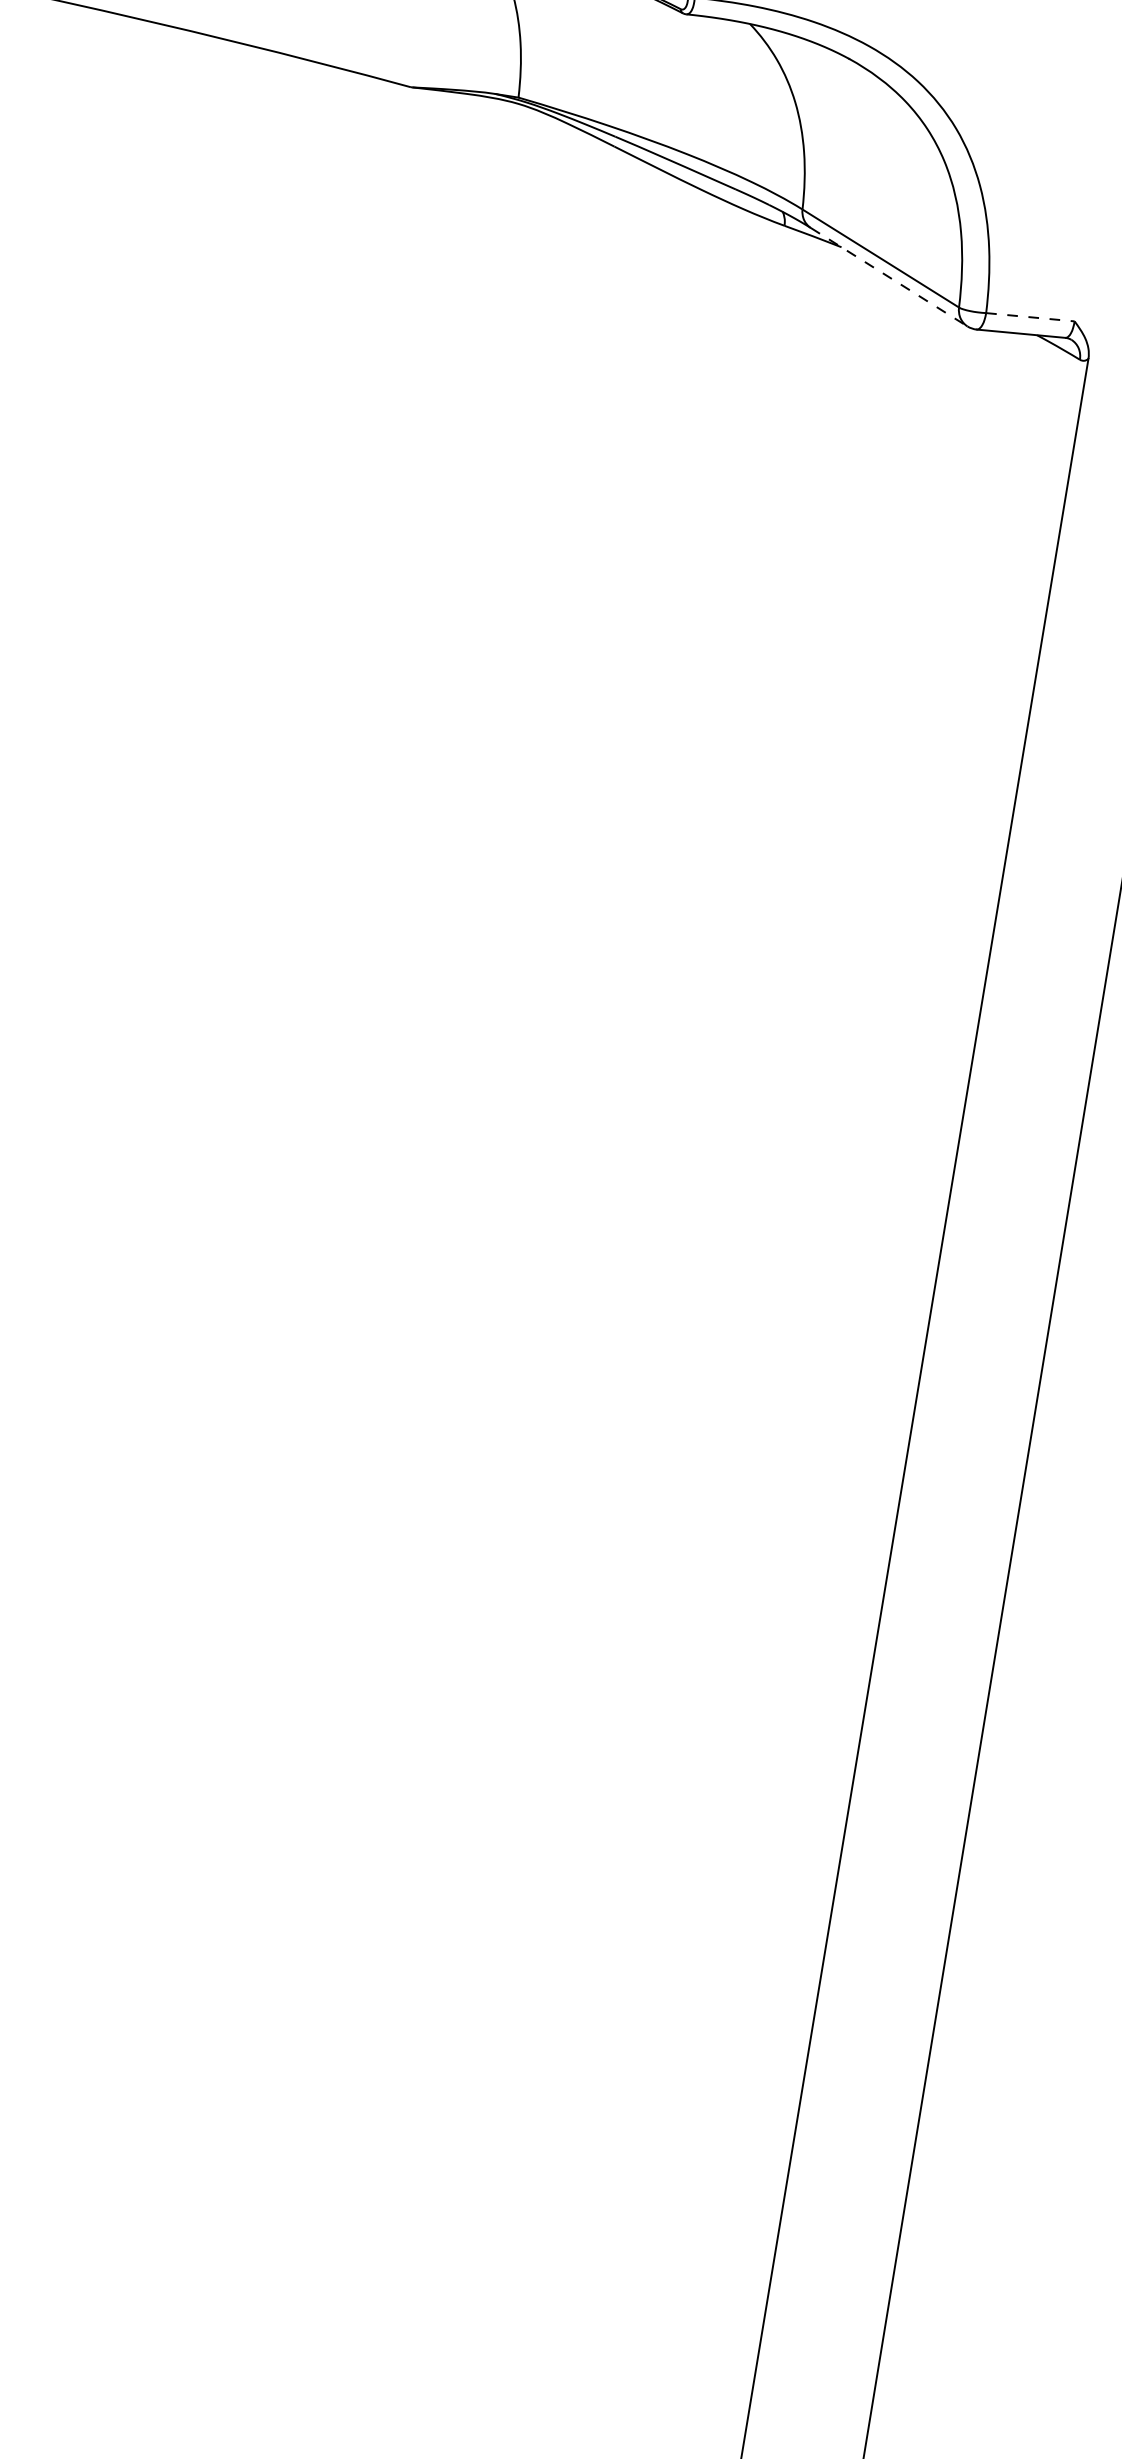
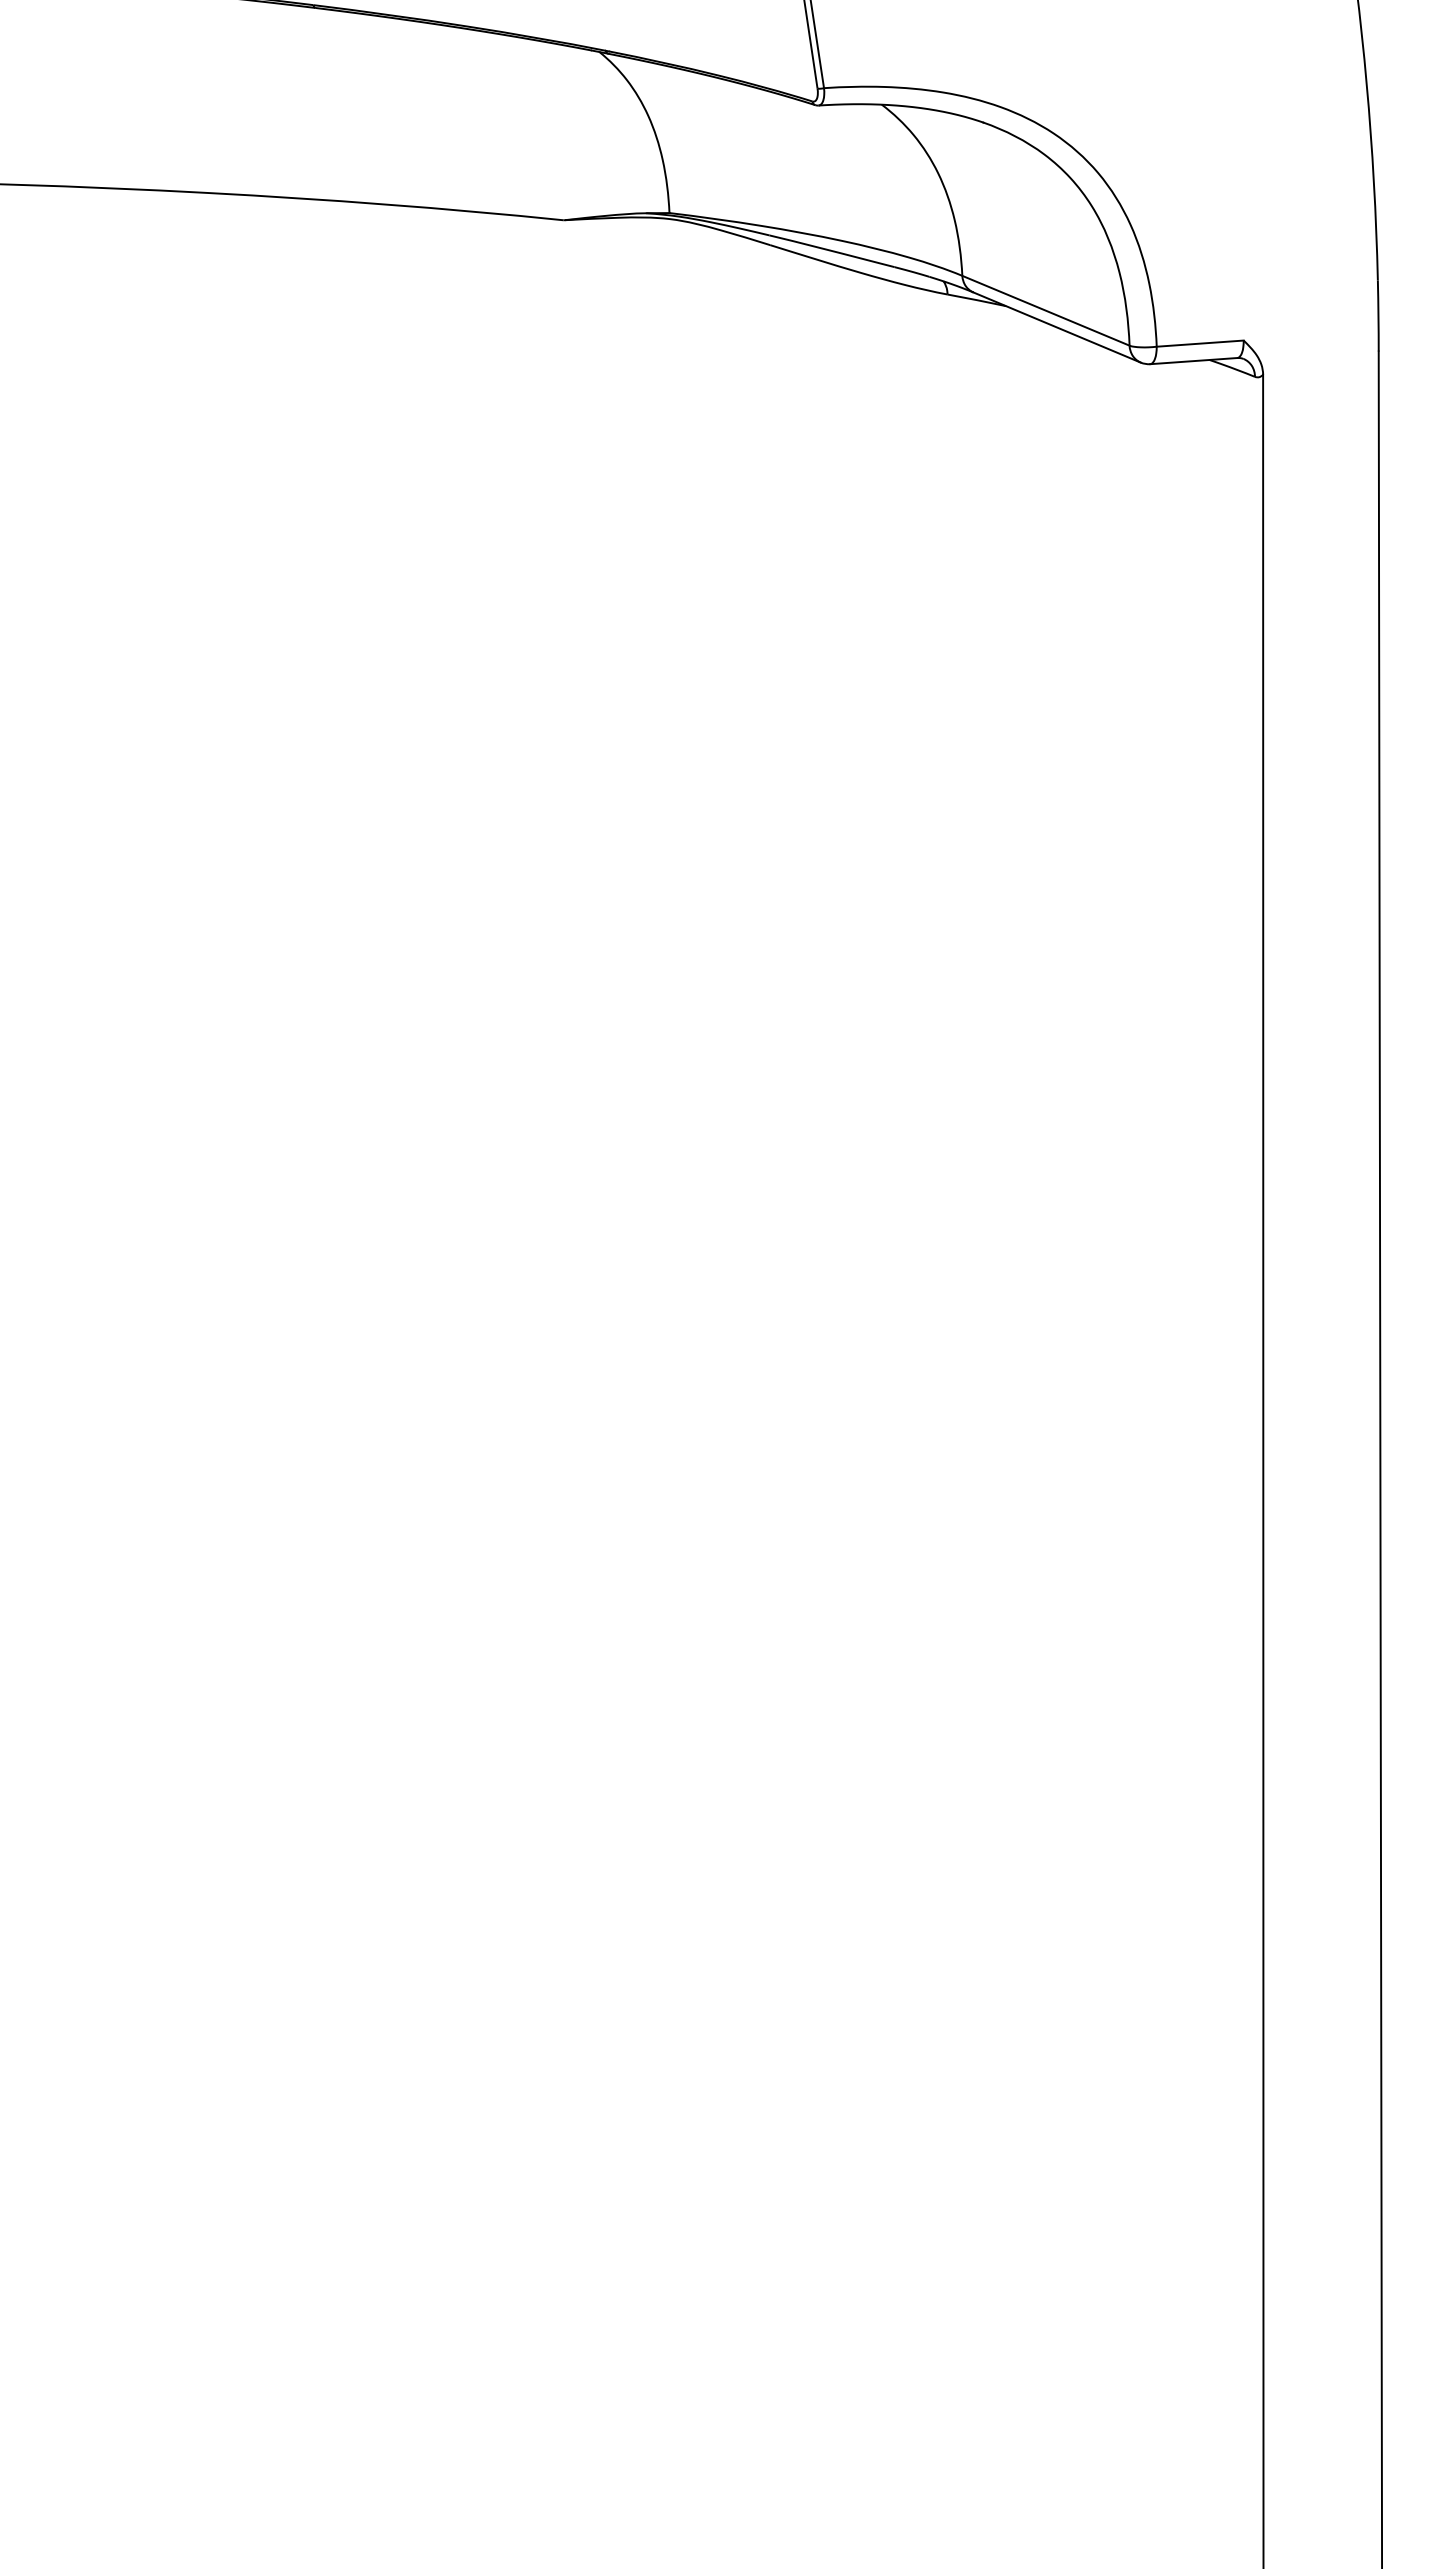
line: (889, 277) -> (1057, 327), dashed -> solid
line: (1030, 317) -> (1200, 343), dashed -> solid

